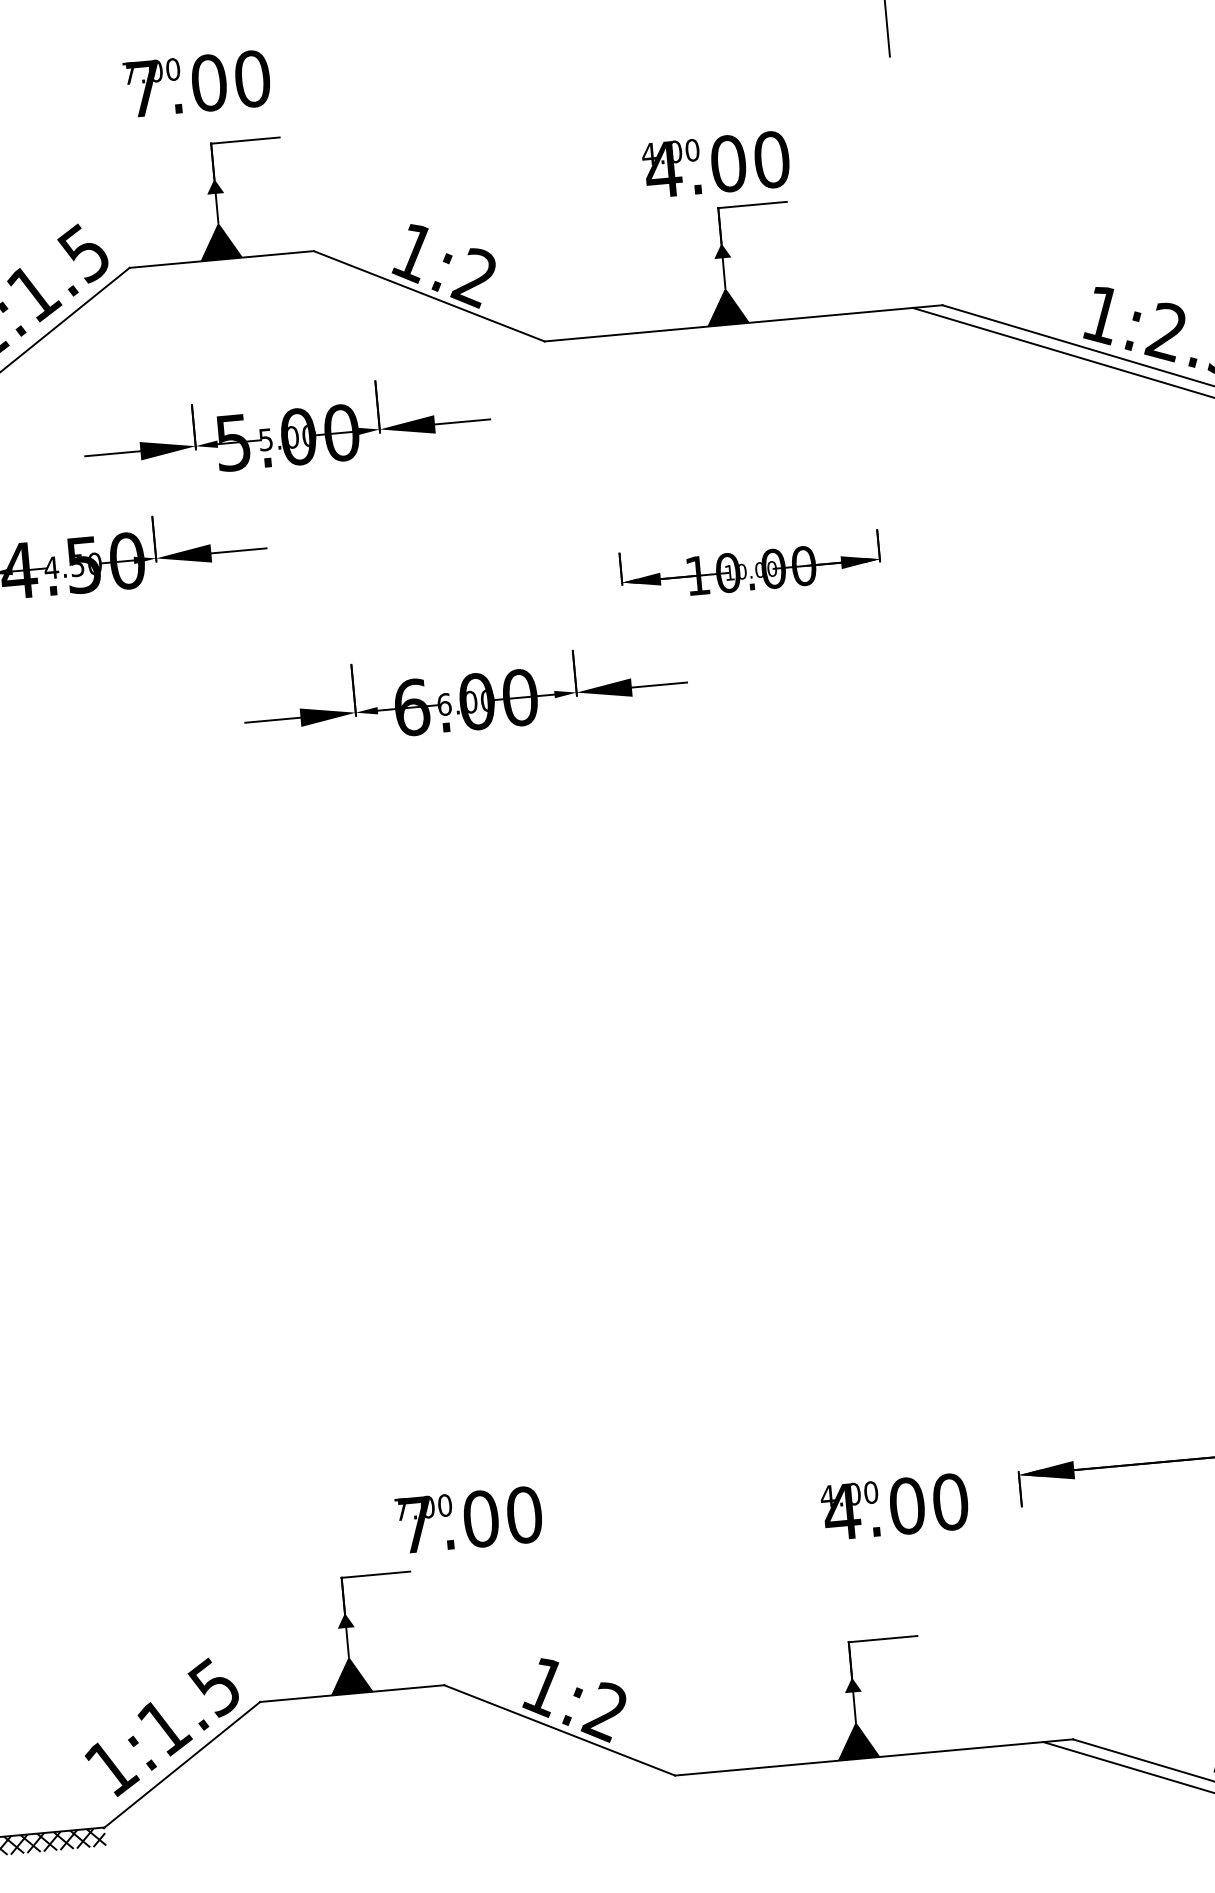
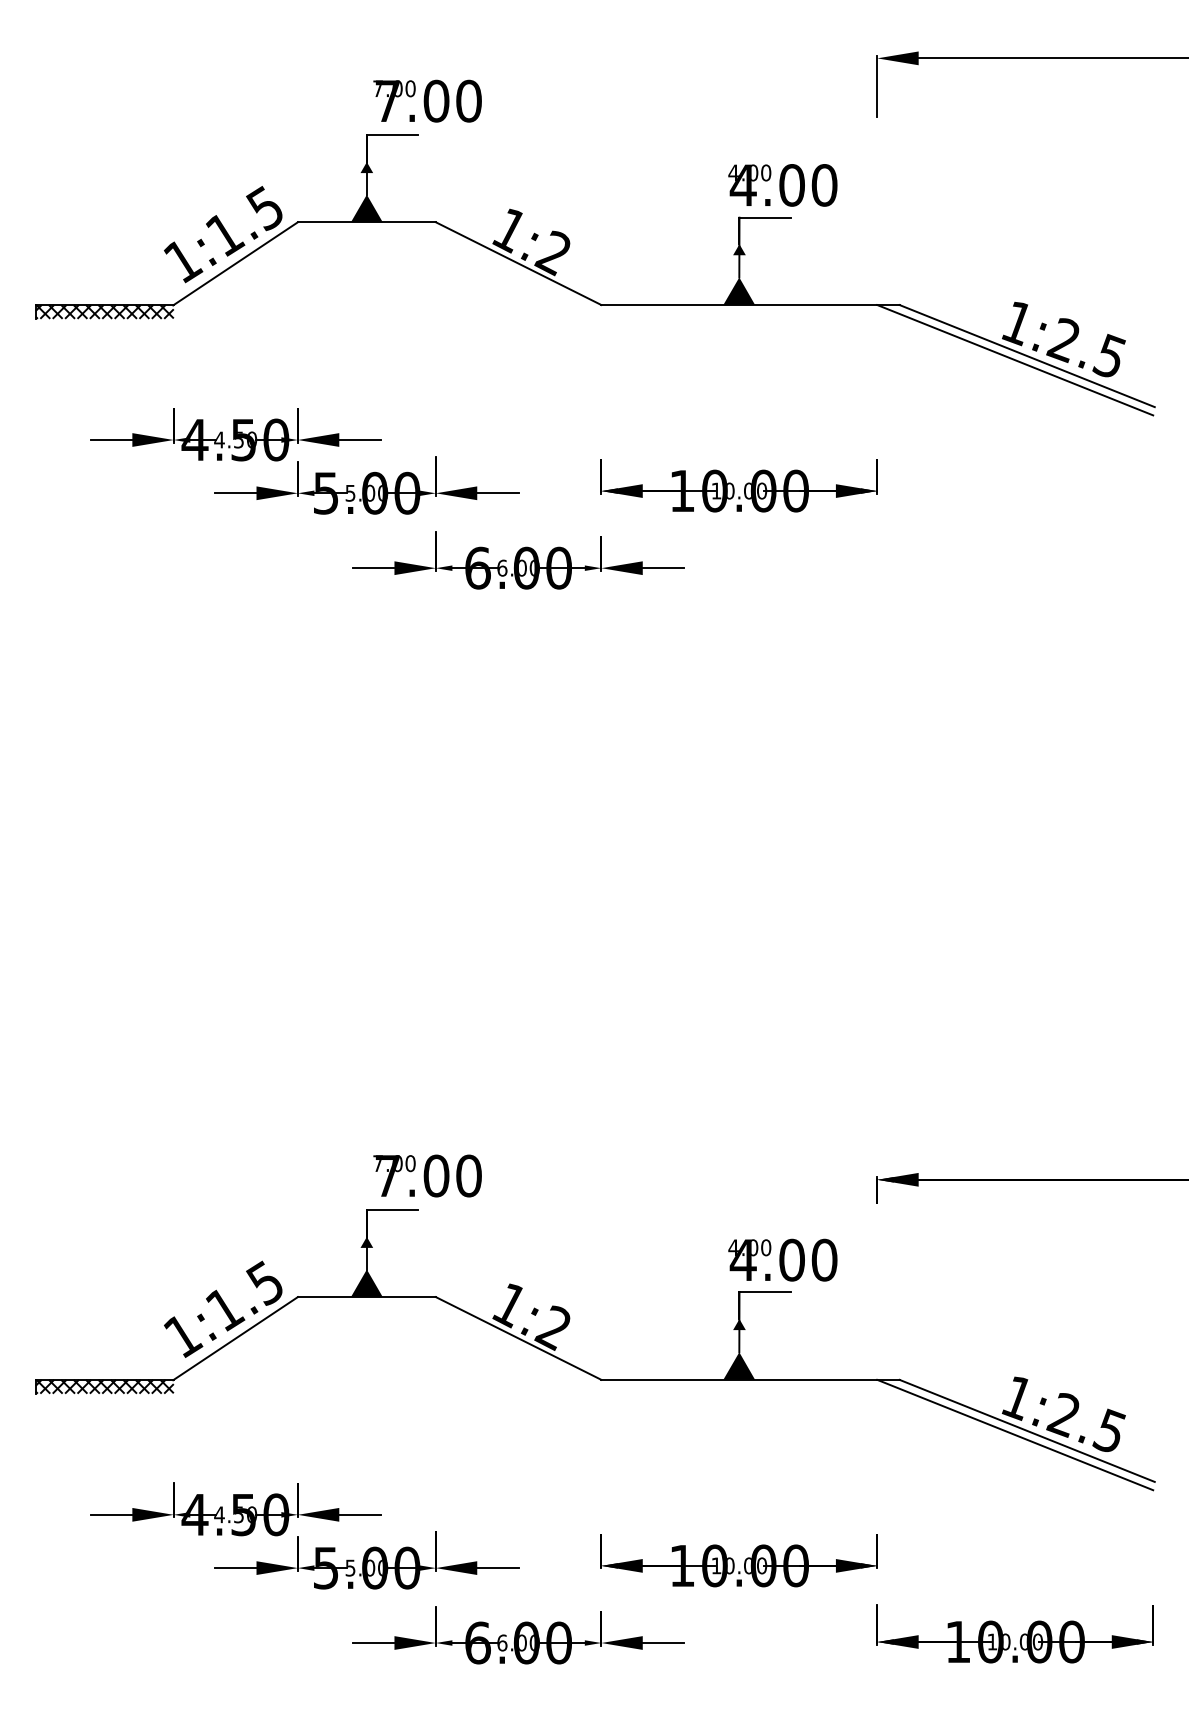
text: (197, 83) -> (427, 100), moved
text: (715, 165) -> (782, 185), moved
part: (286, 427) -> (366, 485), moved
part: (749, 565) -> (738, 485), size x1.43
text: (894, 1506) -> (782, 1259), moved
text: (469, 1519) -> (427, 1175), moved

